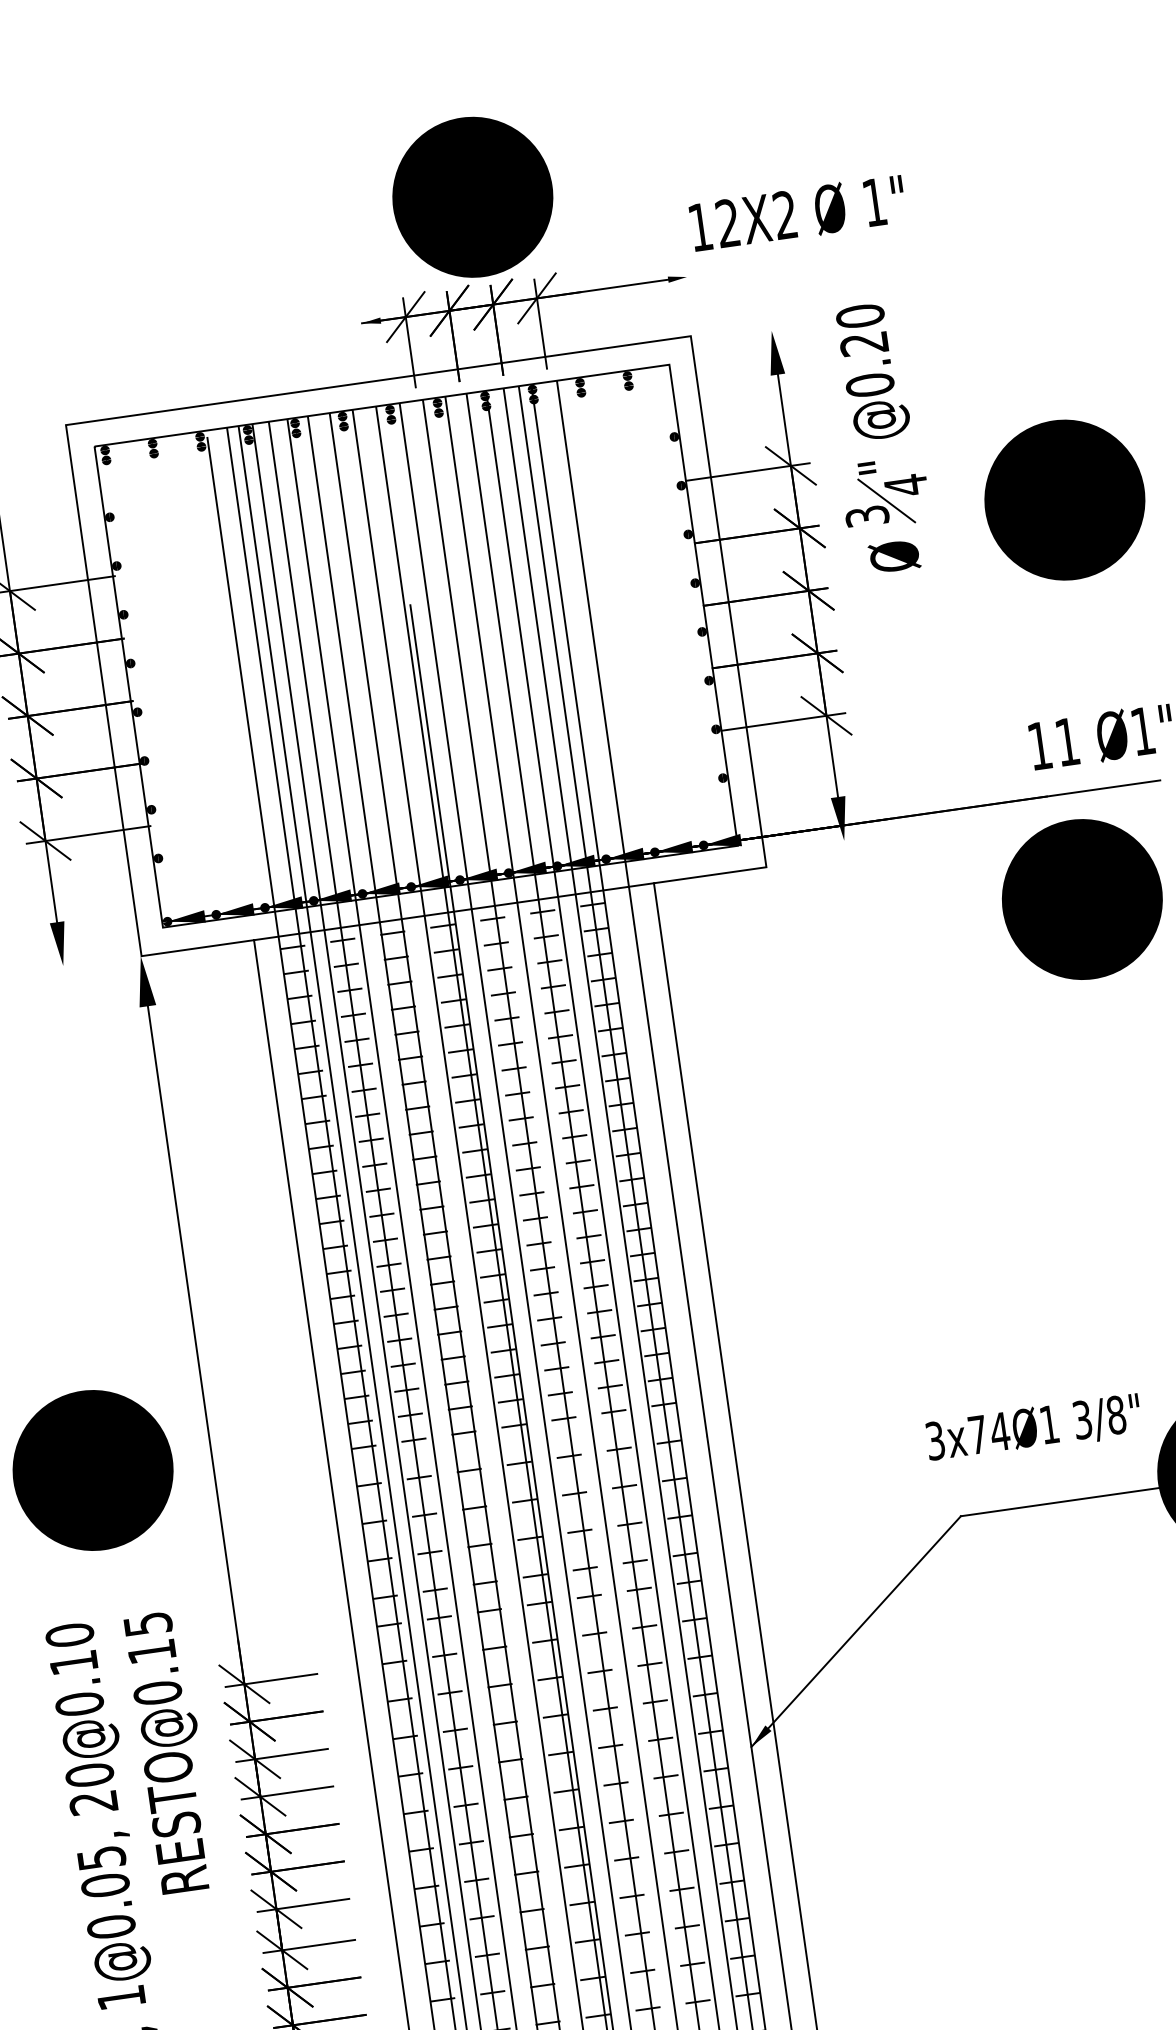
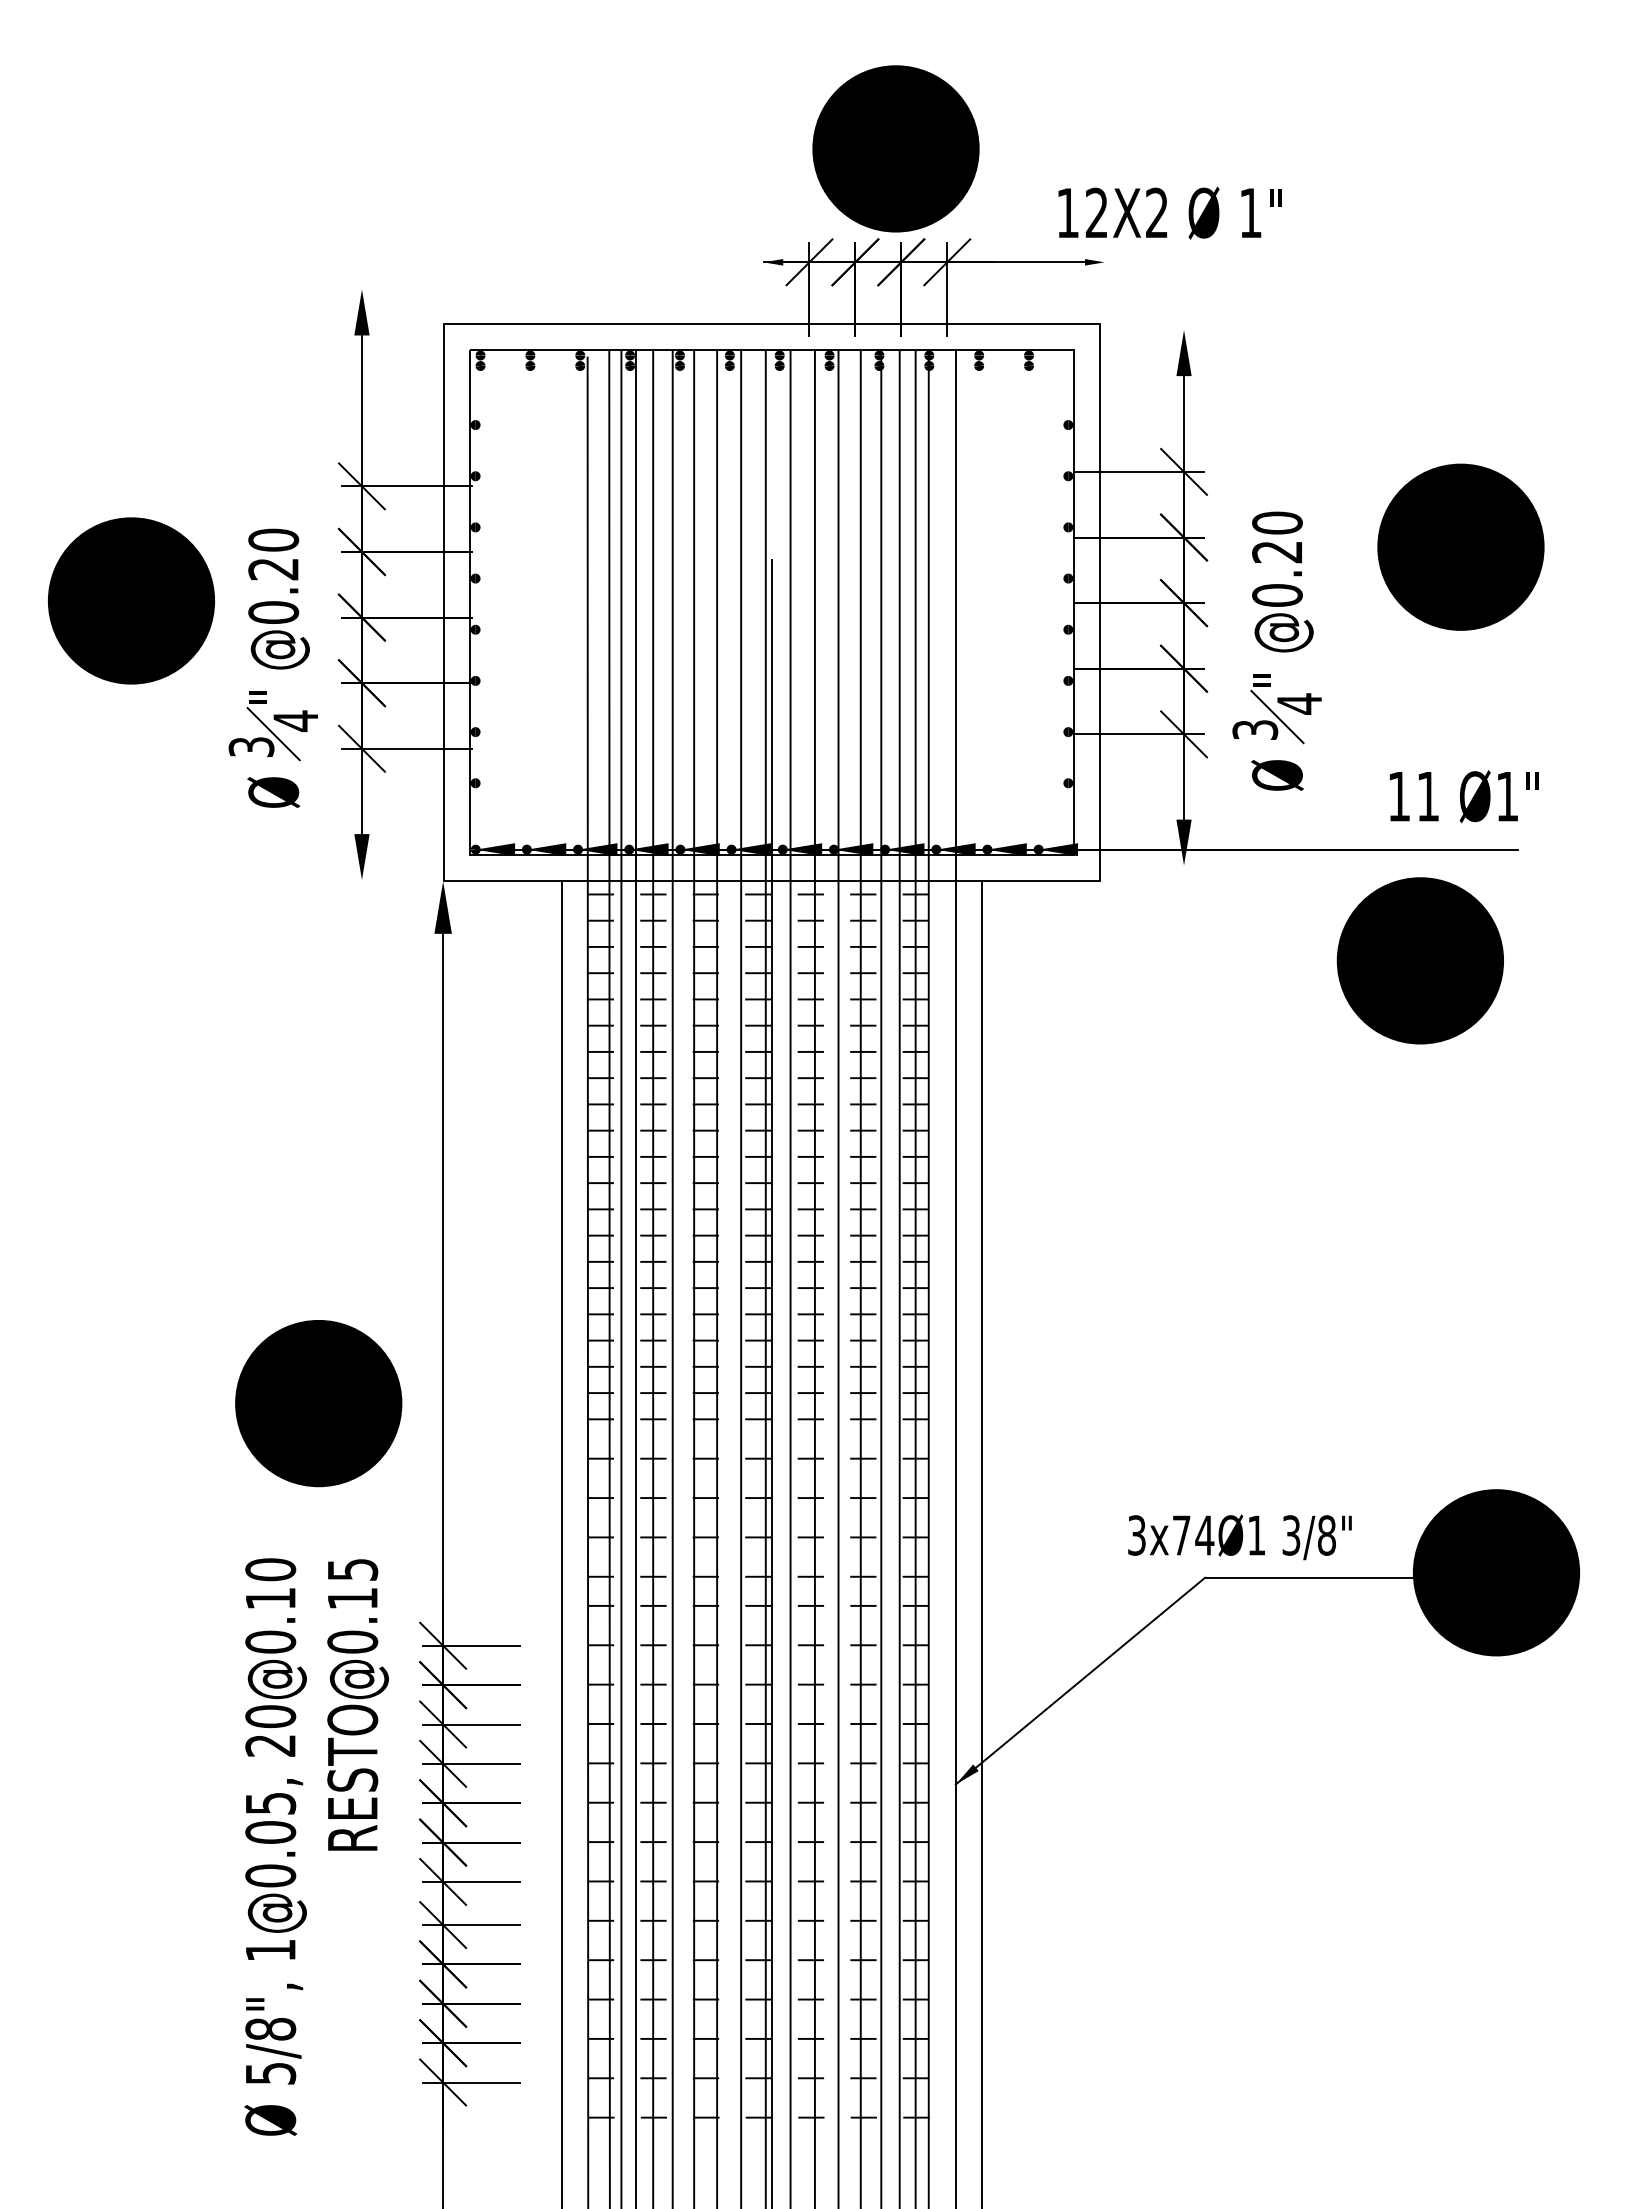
text: (797, 212) -> (1169, 212), moved
part: (876, 437) -> (1276, 650), moved
text: (1033, 1428) -> (1239, 1537), moved

